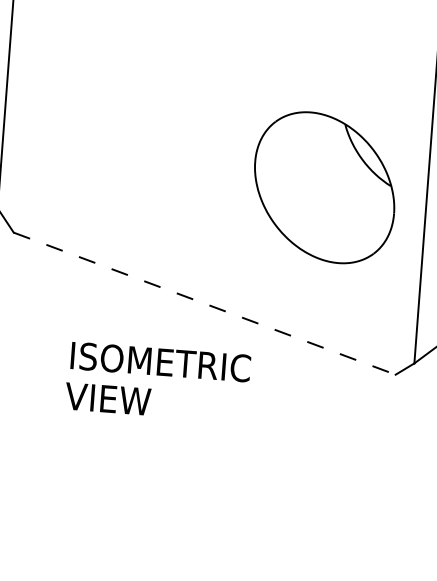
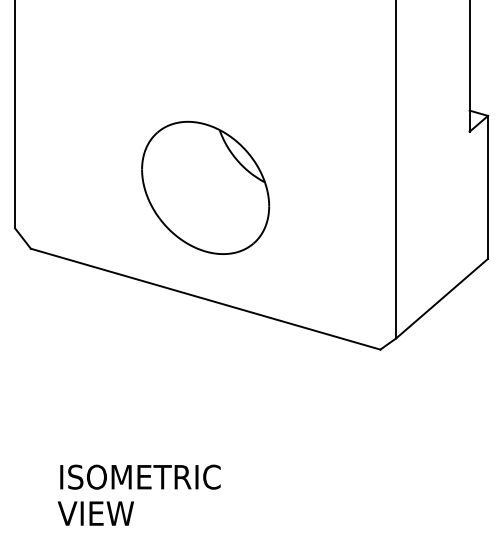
part: (324, 187) -> (205, 187), moved
line: (204, 304) -> (205, 299), dashed -> solid
text: (157, 381) -> (138, 494), moved

